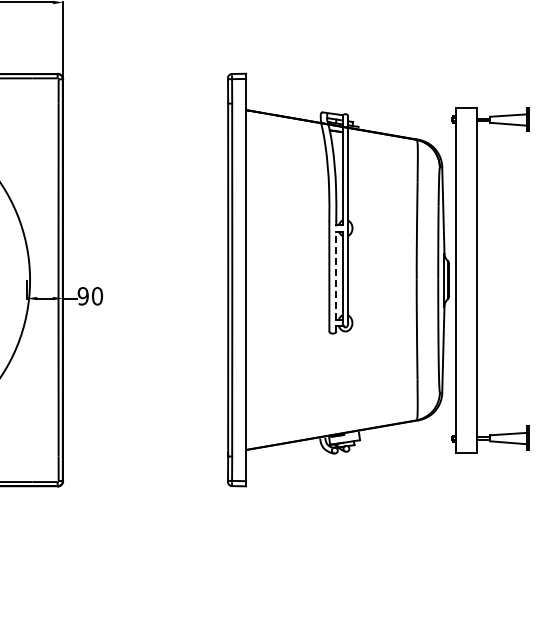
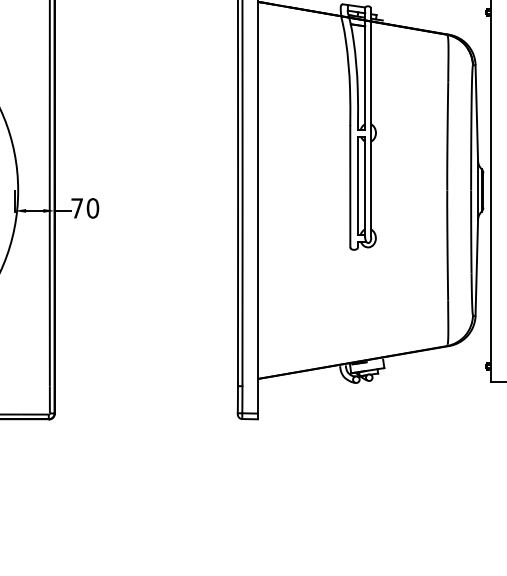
line: (336, 275) -> (358, 185), dashed -> solid
text: (82, 296) -> (76, 208), 90 -> 70

